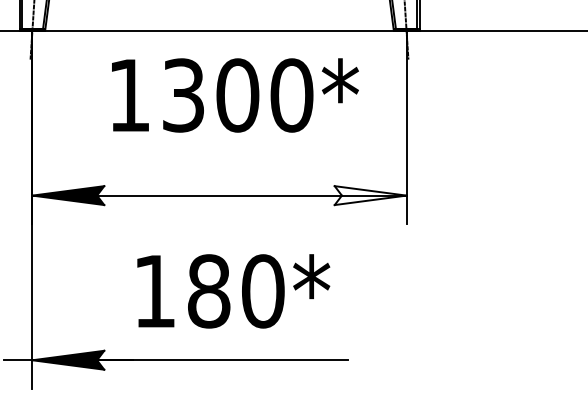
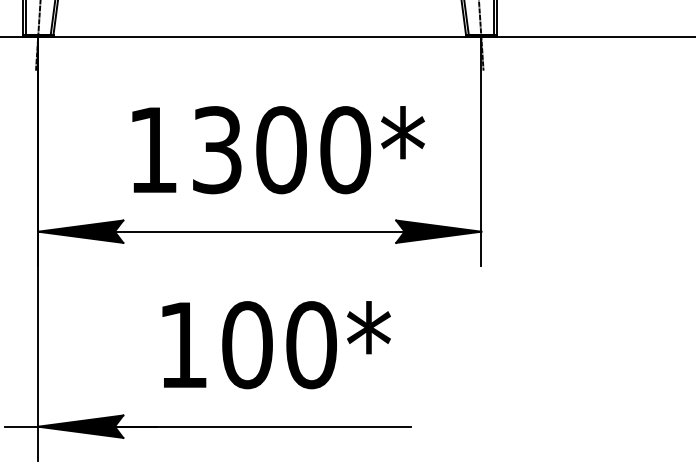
text: (235, 95) -> (278, 150), moved
fill: (370, 195) -> (438, 231), added
text: (209, 290) -> (247, 344), 180* -> 100*

